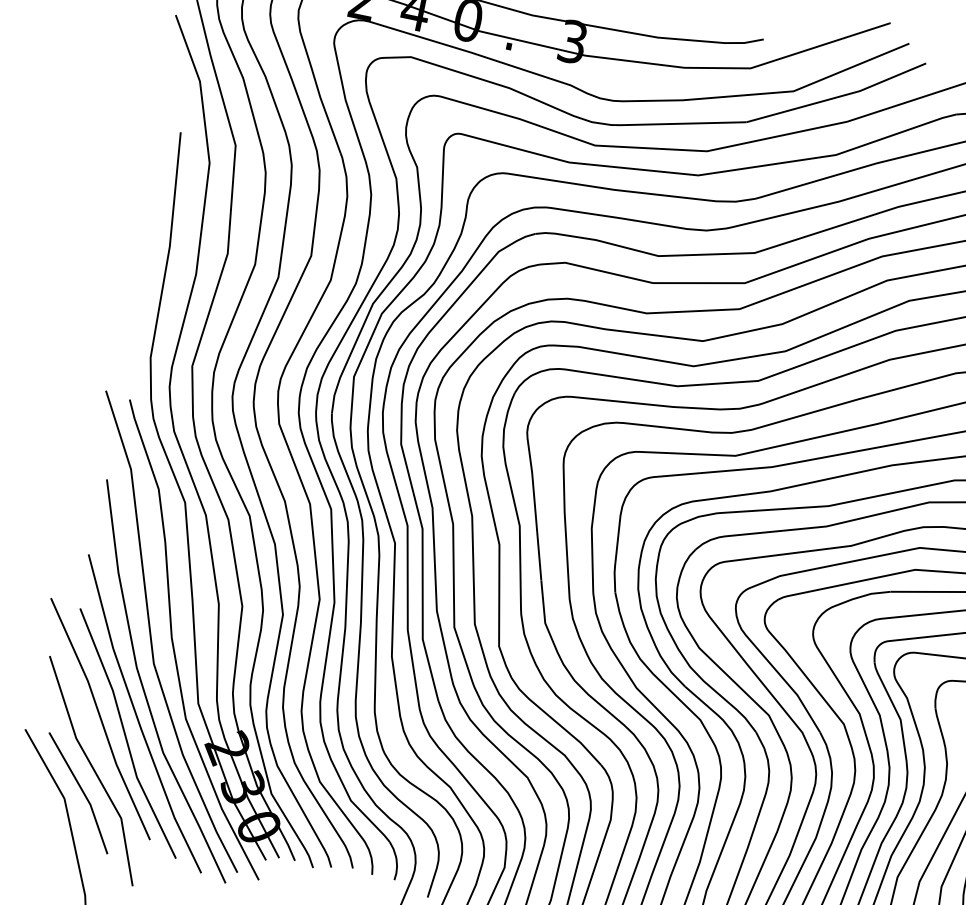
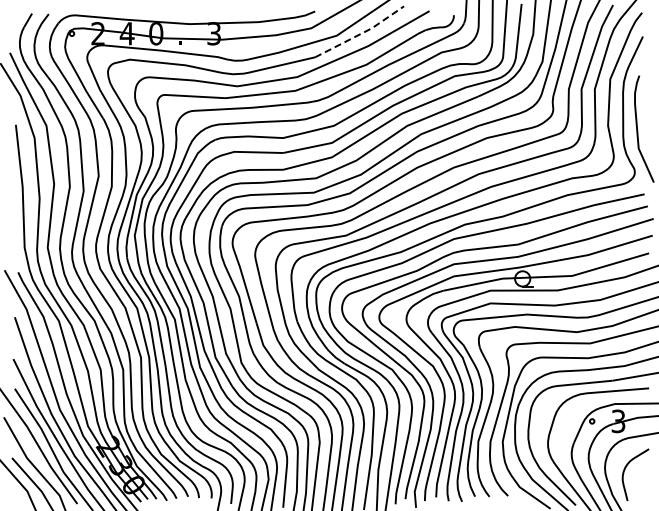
line: (839, 96) -> (361, 33), solid -> dashed

